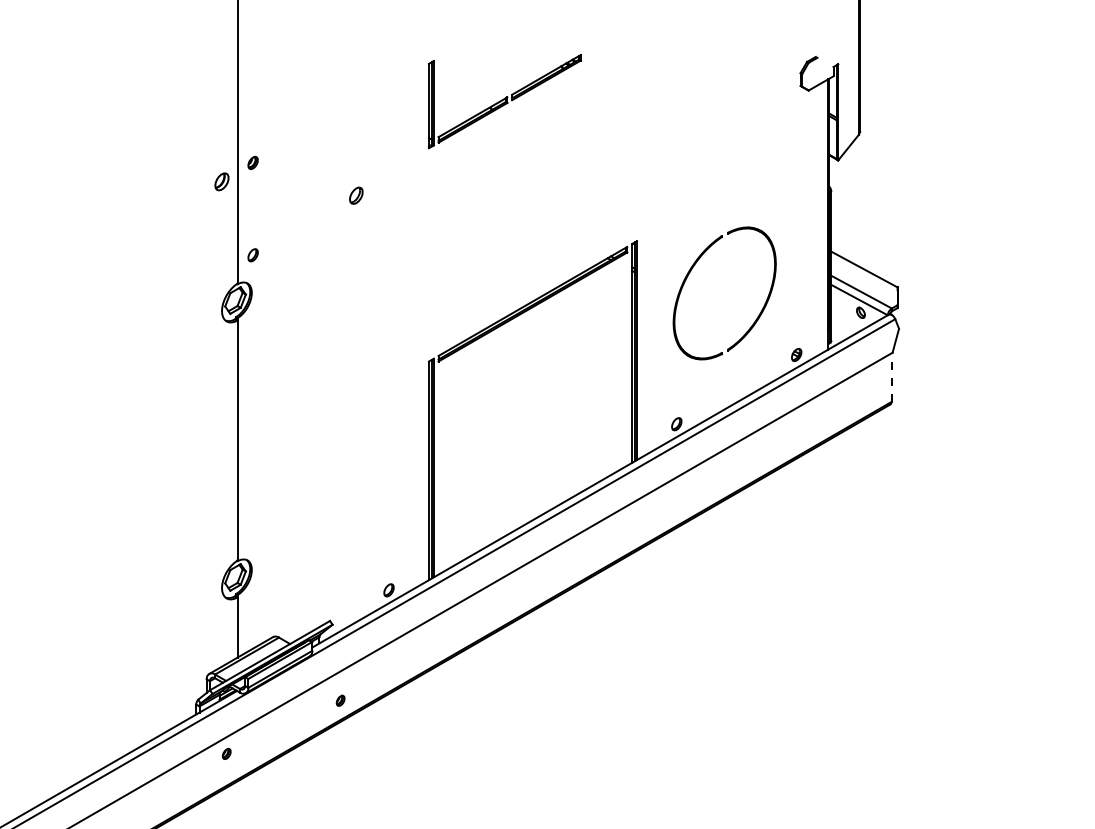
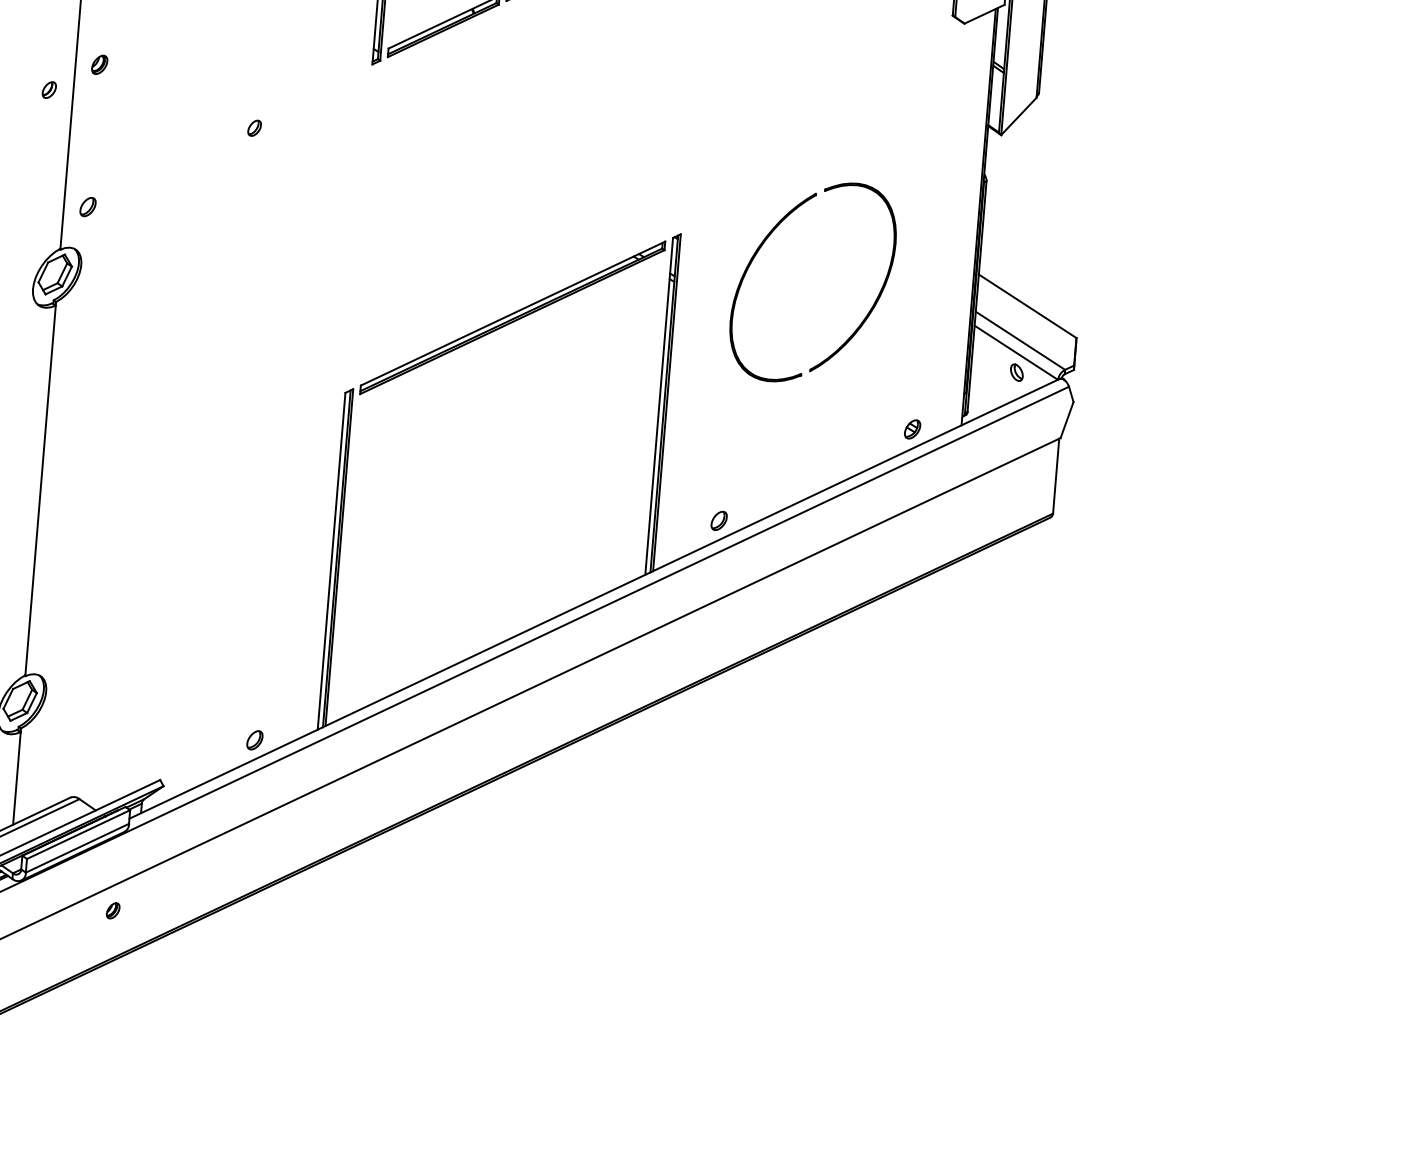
part: (221, 181) -> (48, 89), size x0.62
part: (356, 195) -> (254, 128), size x0.62
part: (691, 271) -> (764, 244), moved
line: (891, 376) -> (1055, 474), dashed -> solid
part: (340, 700) -> (112, 910), moved

